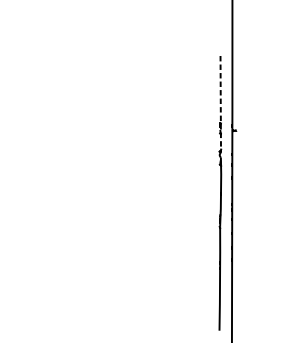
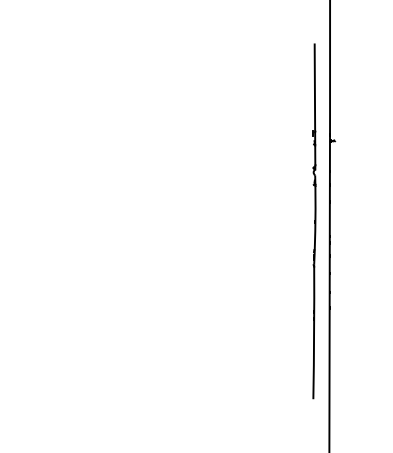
line: (221, 104) -> (315, 106), dashed -> solid

